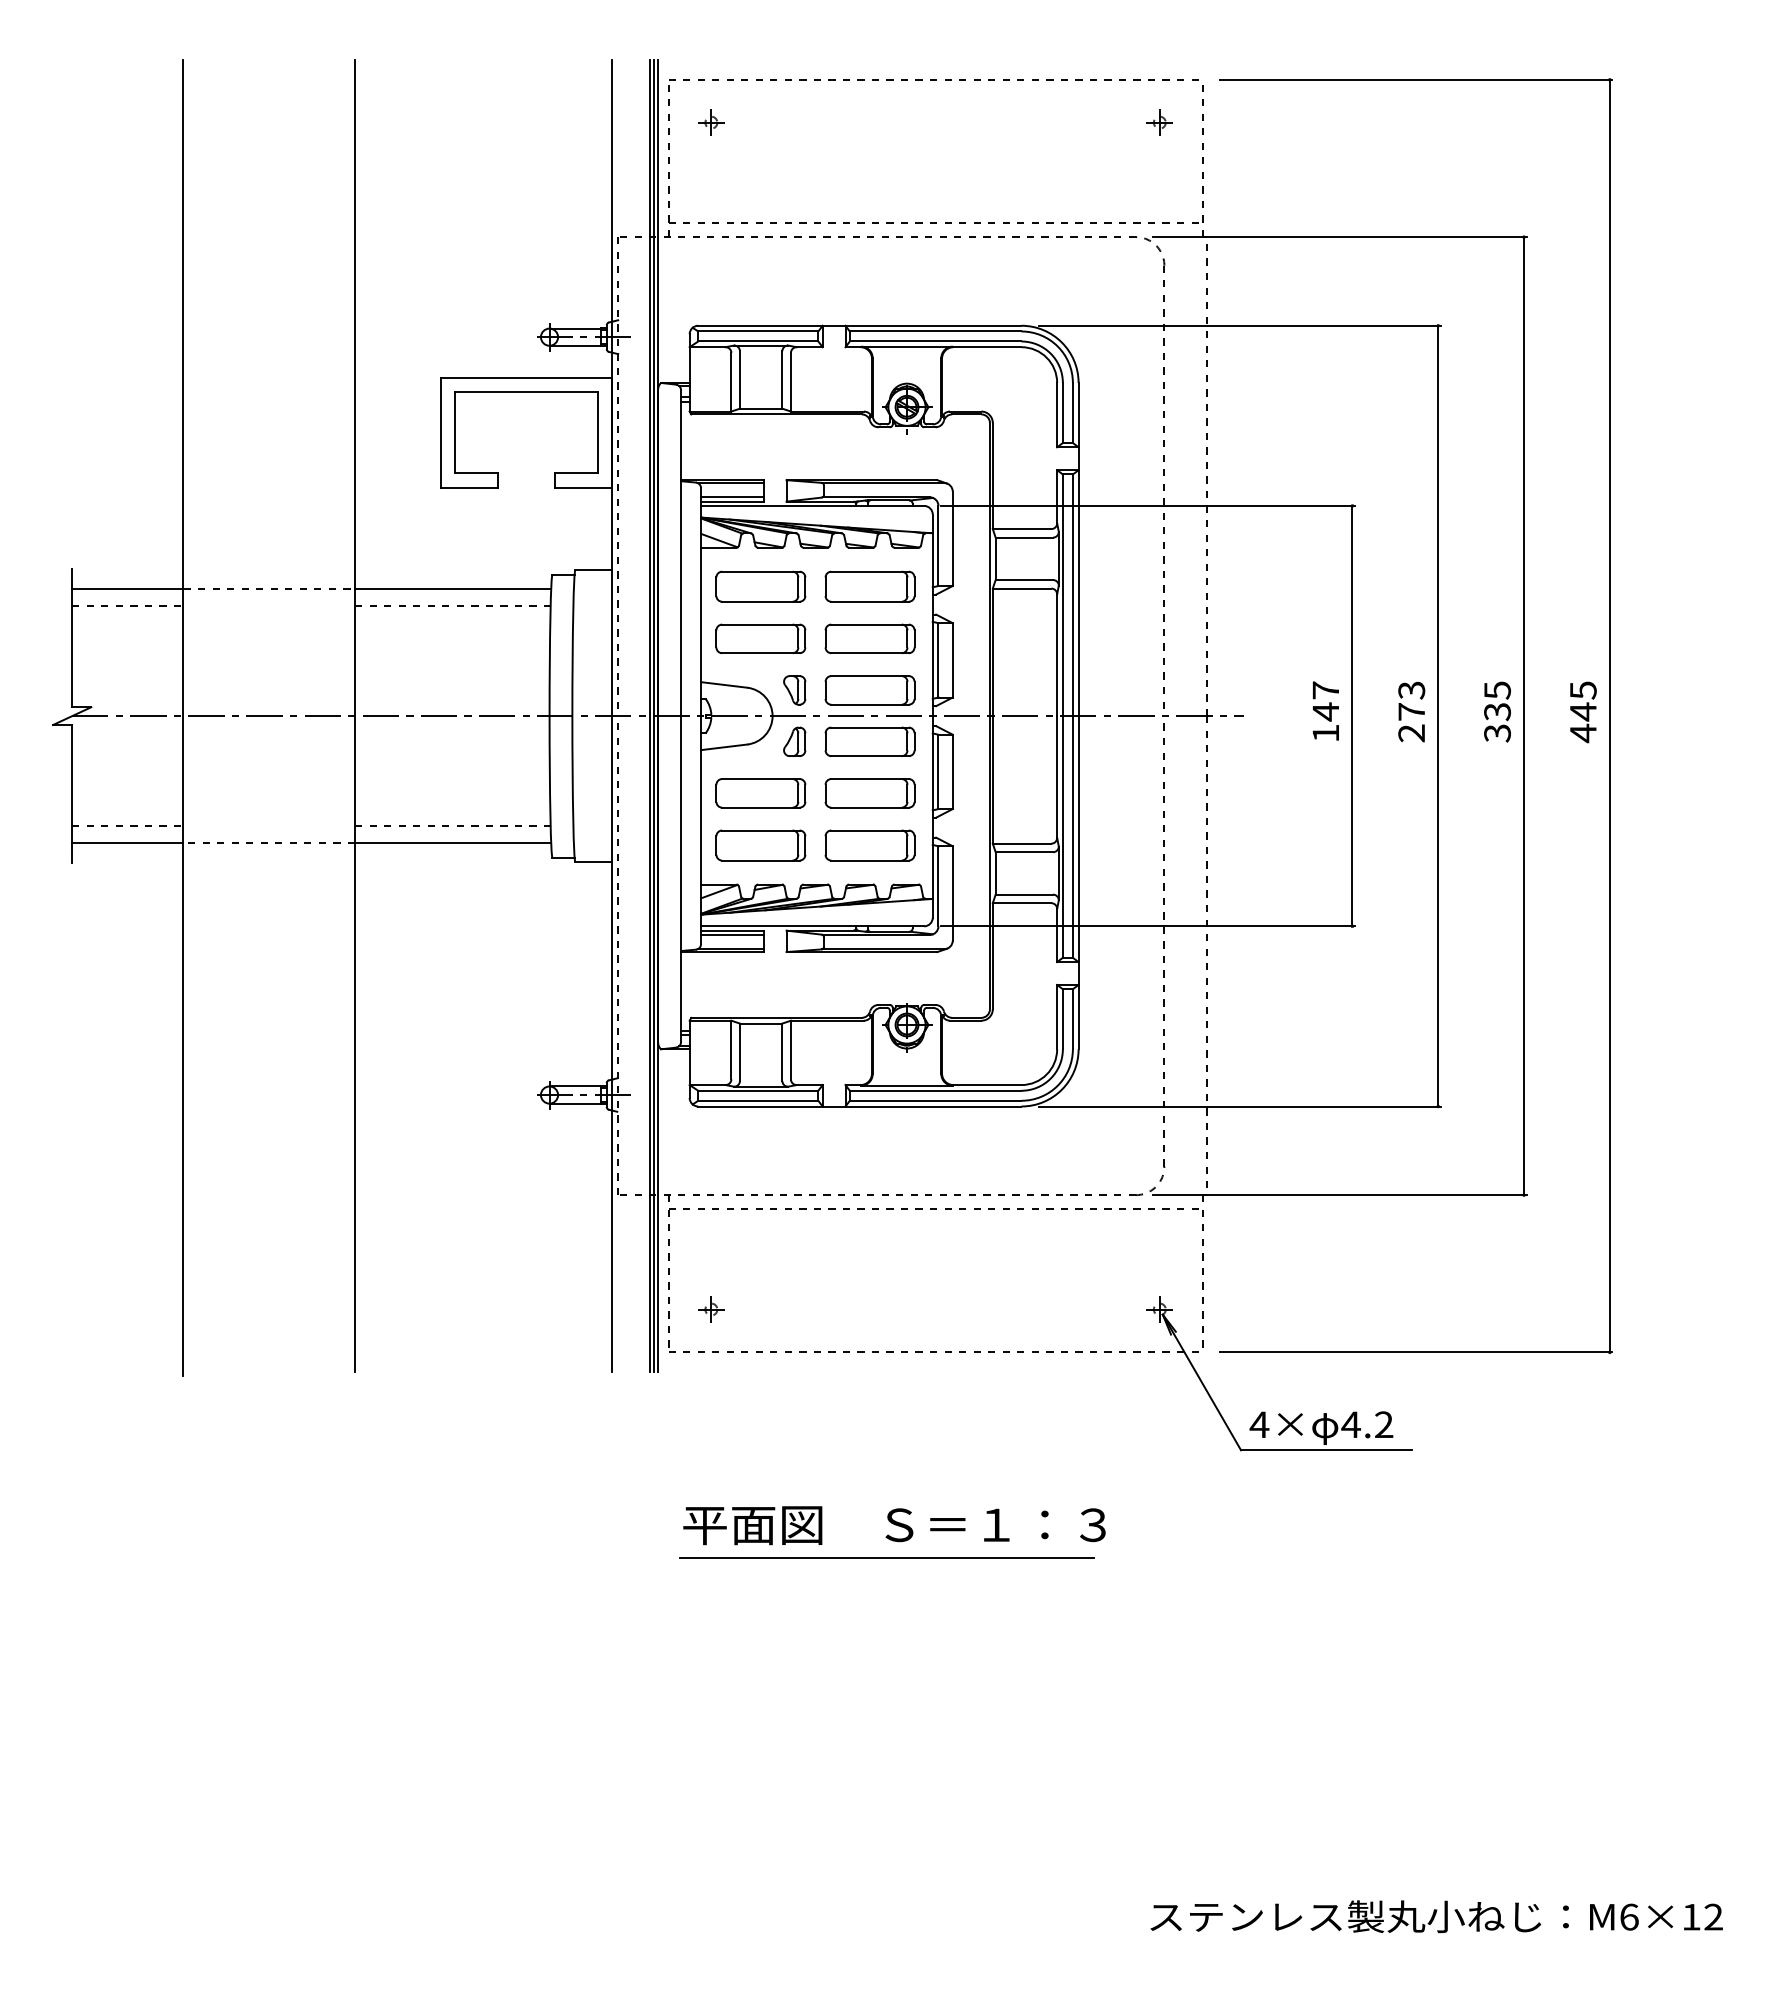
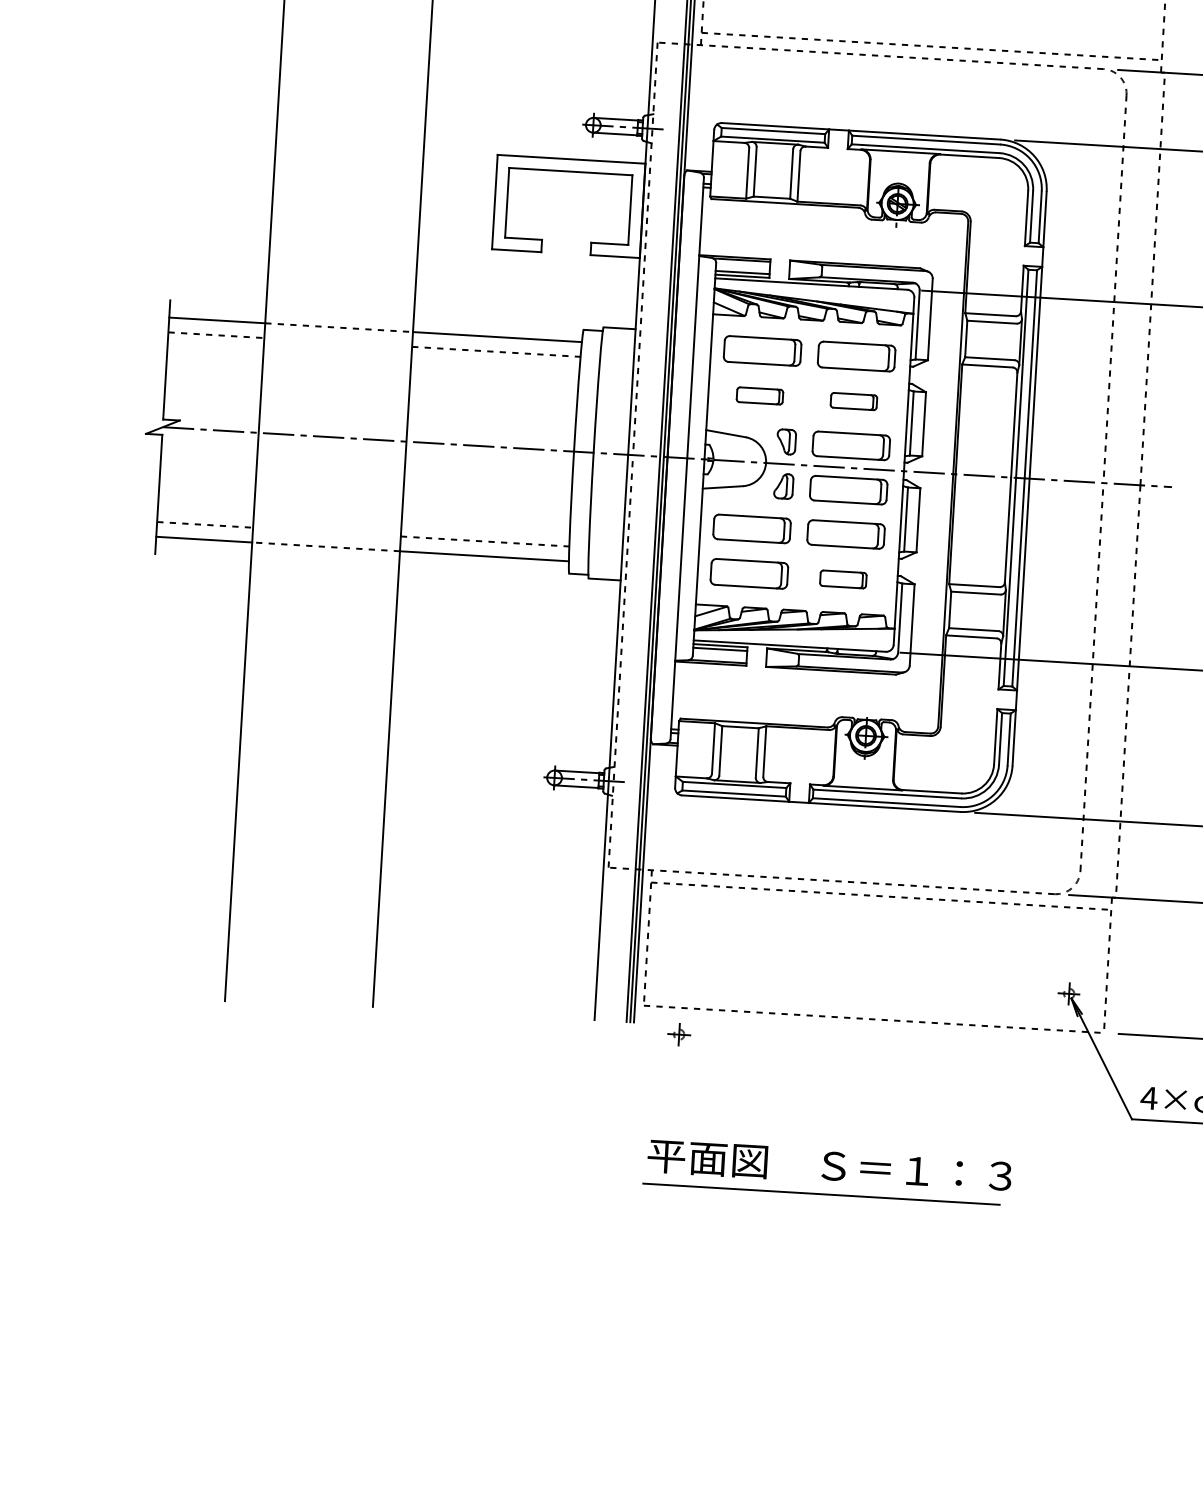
part: (760, 638) -> (759, 395), size x0.6
part: (869, 638) -> (853, 401), size x0.6
part: (869, 845) -> (842, 579), size x0.6
part: (711, 1309) -> (679, 1034), moved

